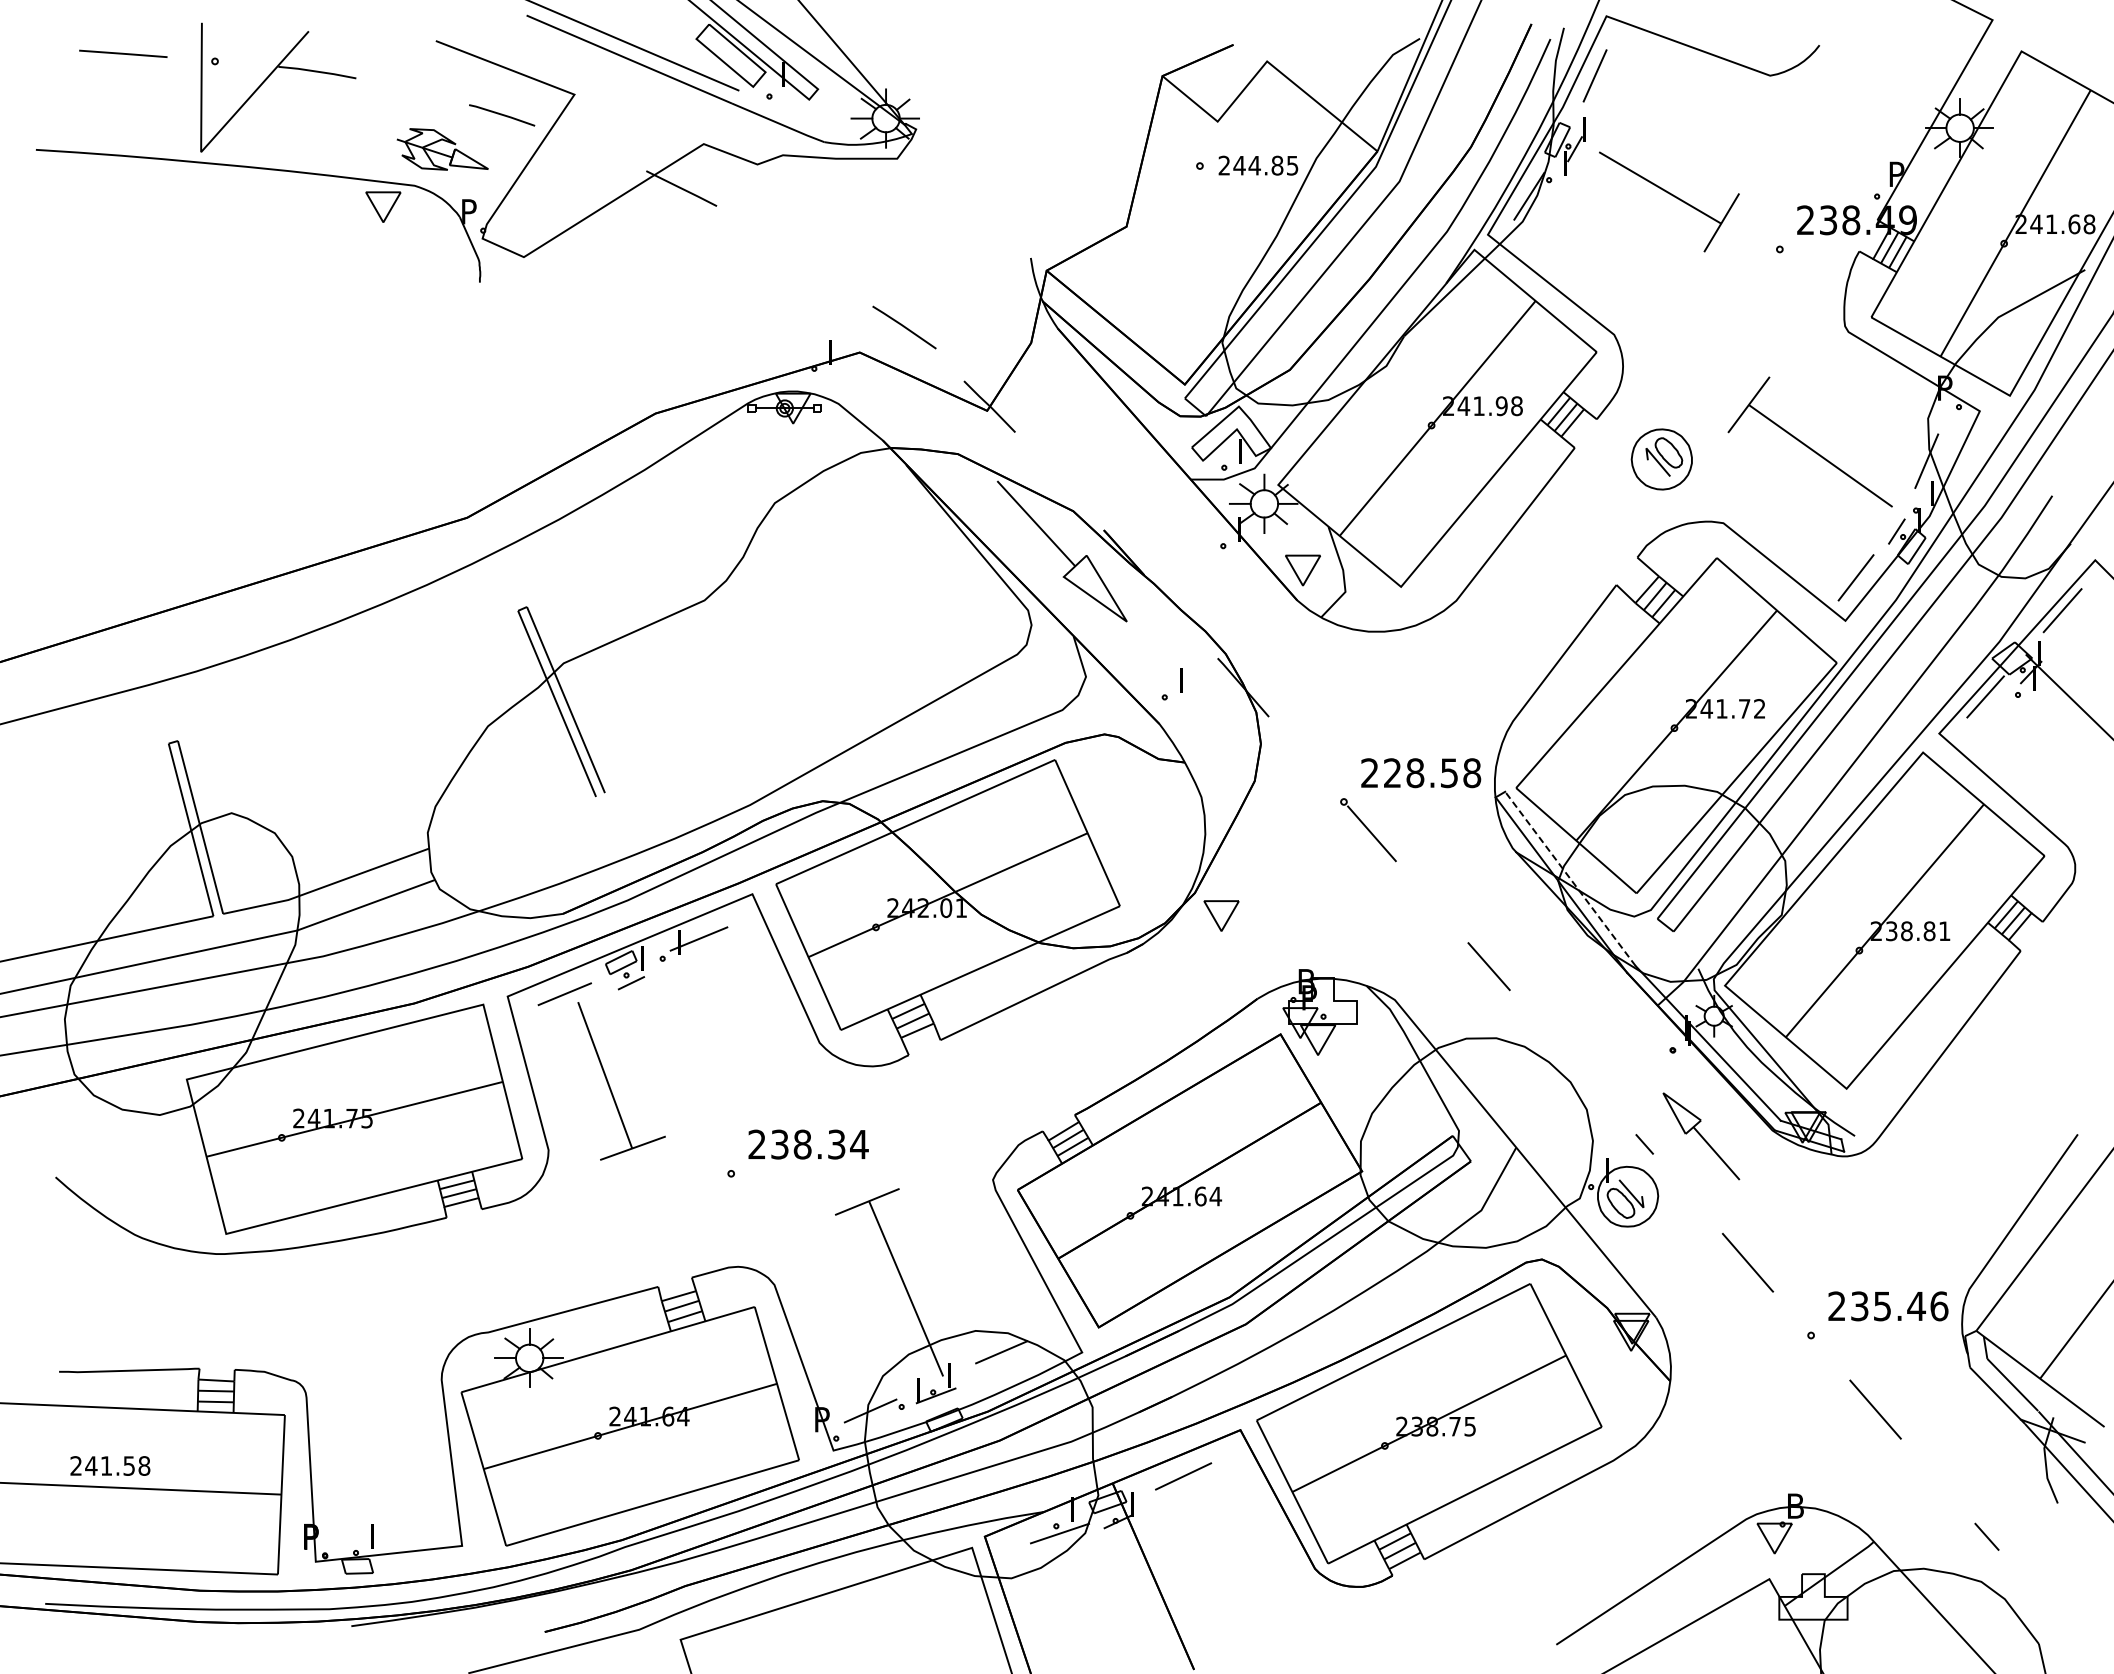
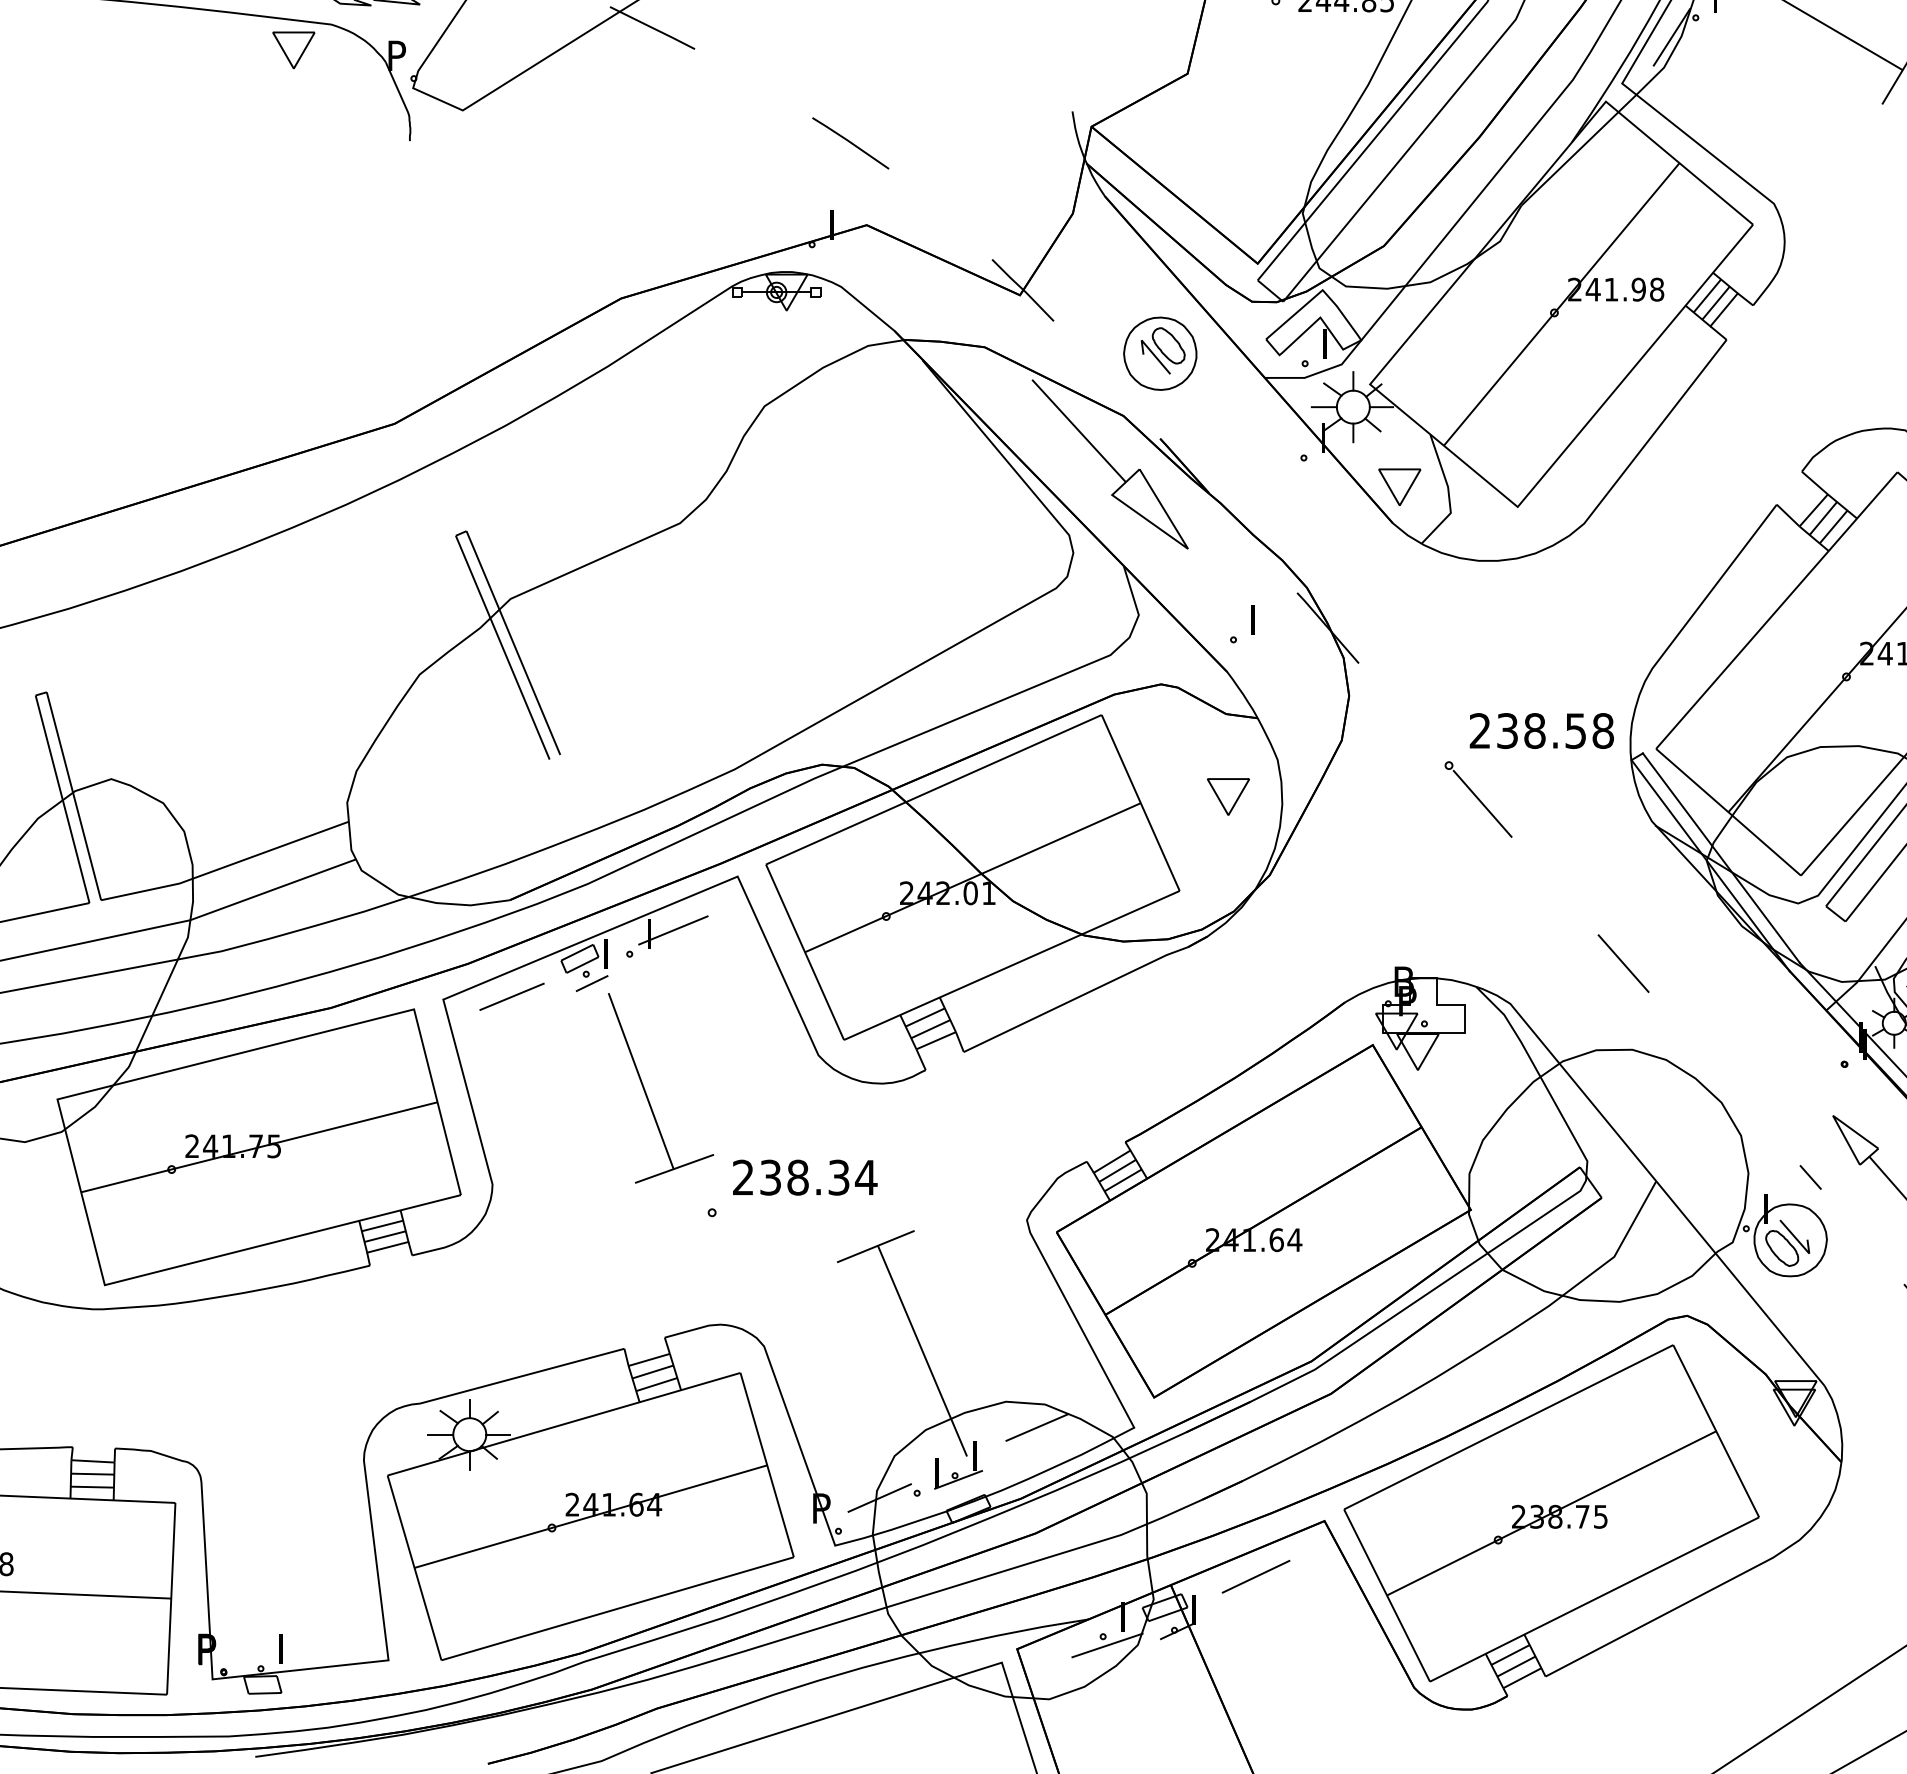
line: (904, 327) -> (850, 143), moved
part: (1661, 459) -> (1159, 353), moved
text: (1392, 773) -> (1507, 731), 228.58 -> 238.58
line: (1570, 878) -> (1721, 857), dashed -> solid
part: (1221, 915) -> (1228, 796), moved
part: (610, 1086) -> (647, 1094), moved

